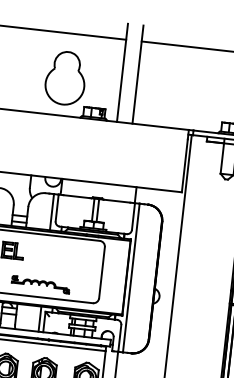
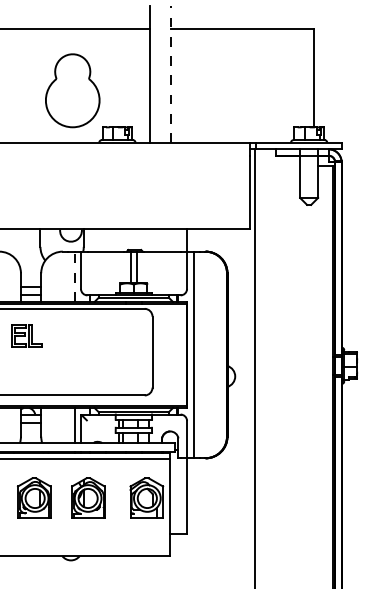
line: (138, 74) -> (171, 74), solid -> dashed
line: (52, 211) -> (74, 276), solid -> dashed
part: (40, 284) -> (70, 377), removed

